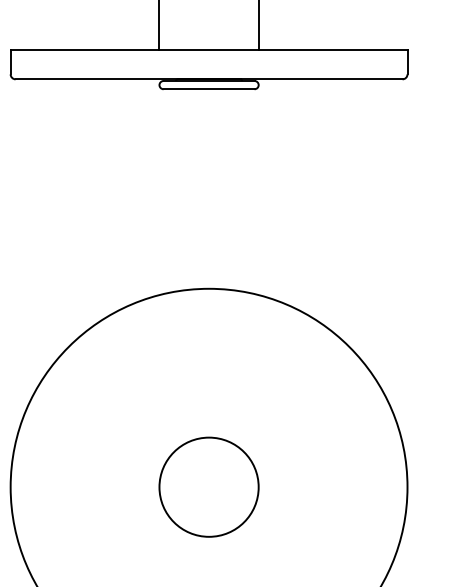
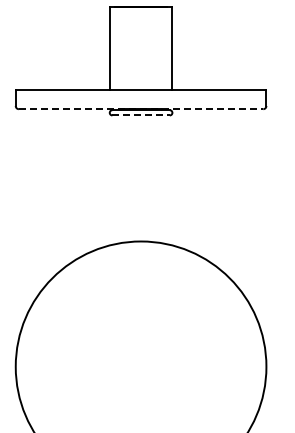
line: (209, 79) -> (141, 109), solid -> dashed
line: (209, 89) -> (141, 115), solid -> dashed
circle: (208, 486) -> (140, 366), removed

